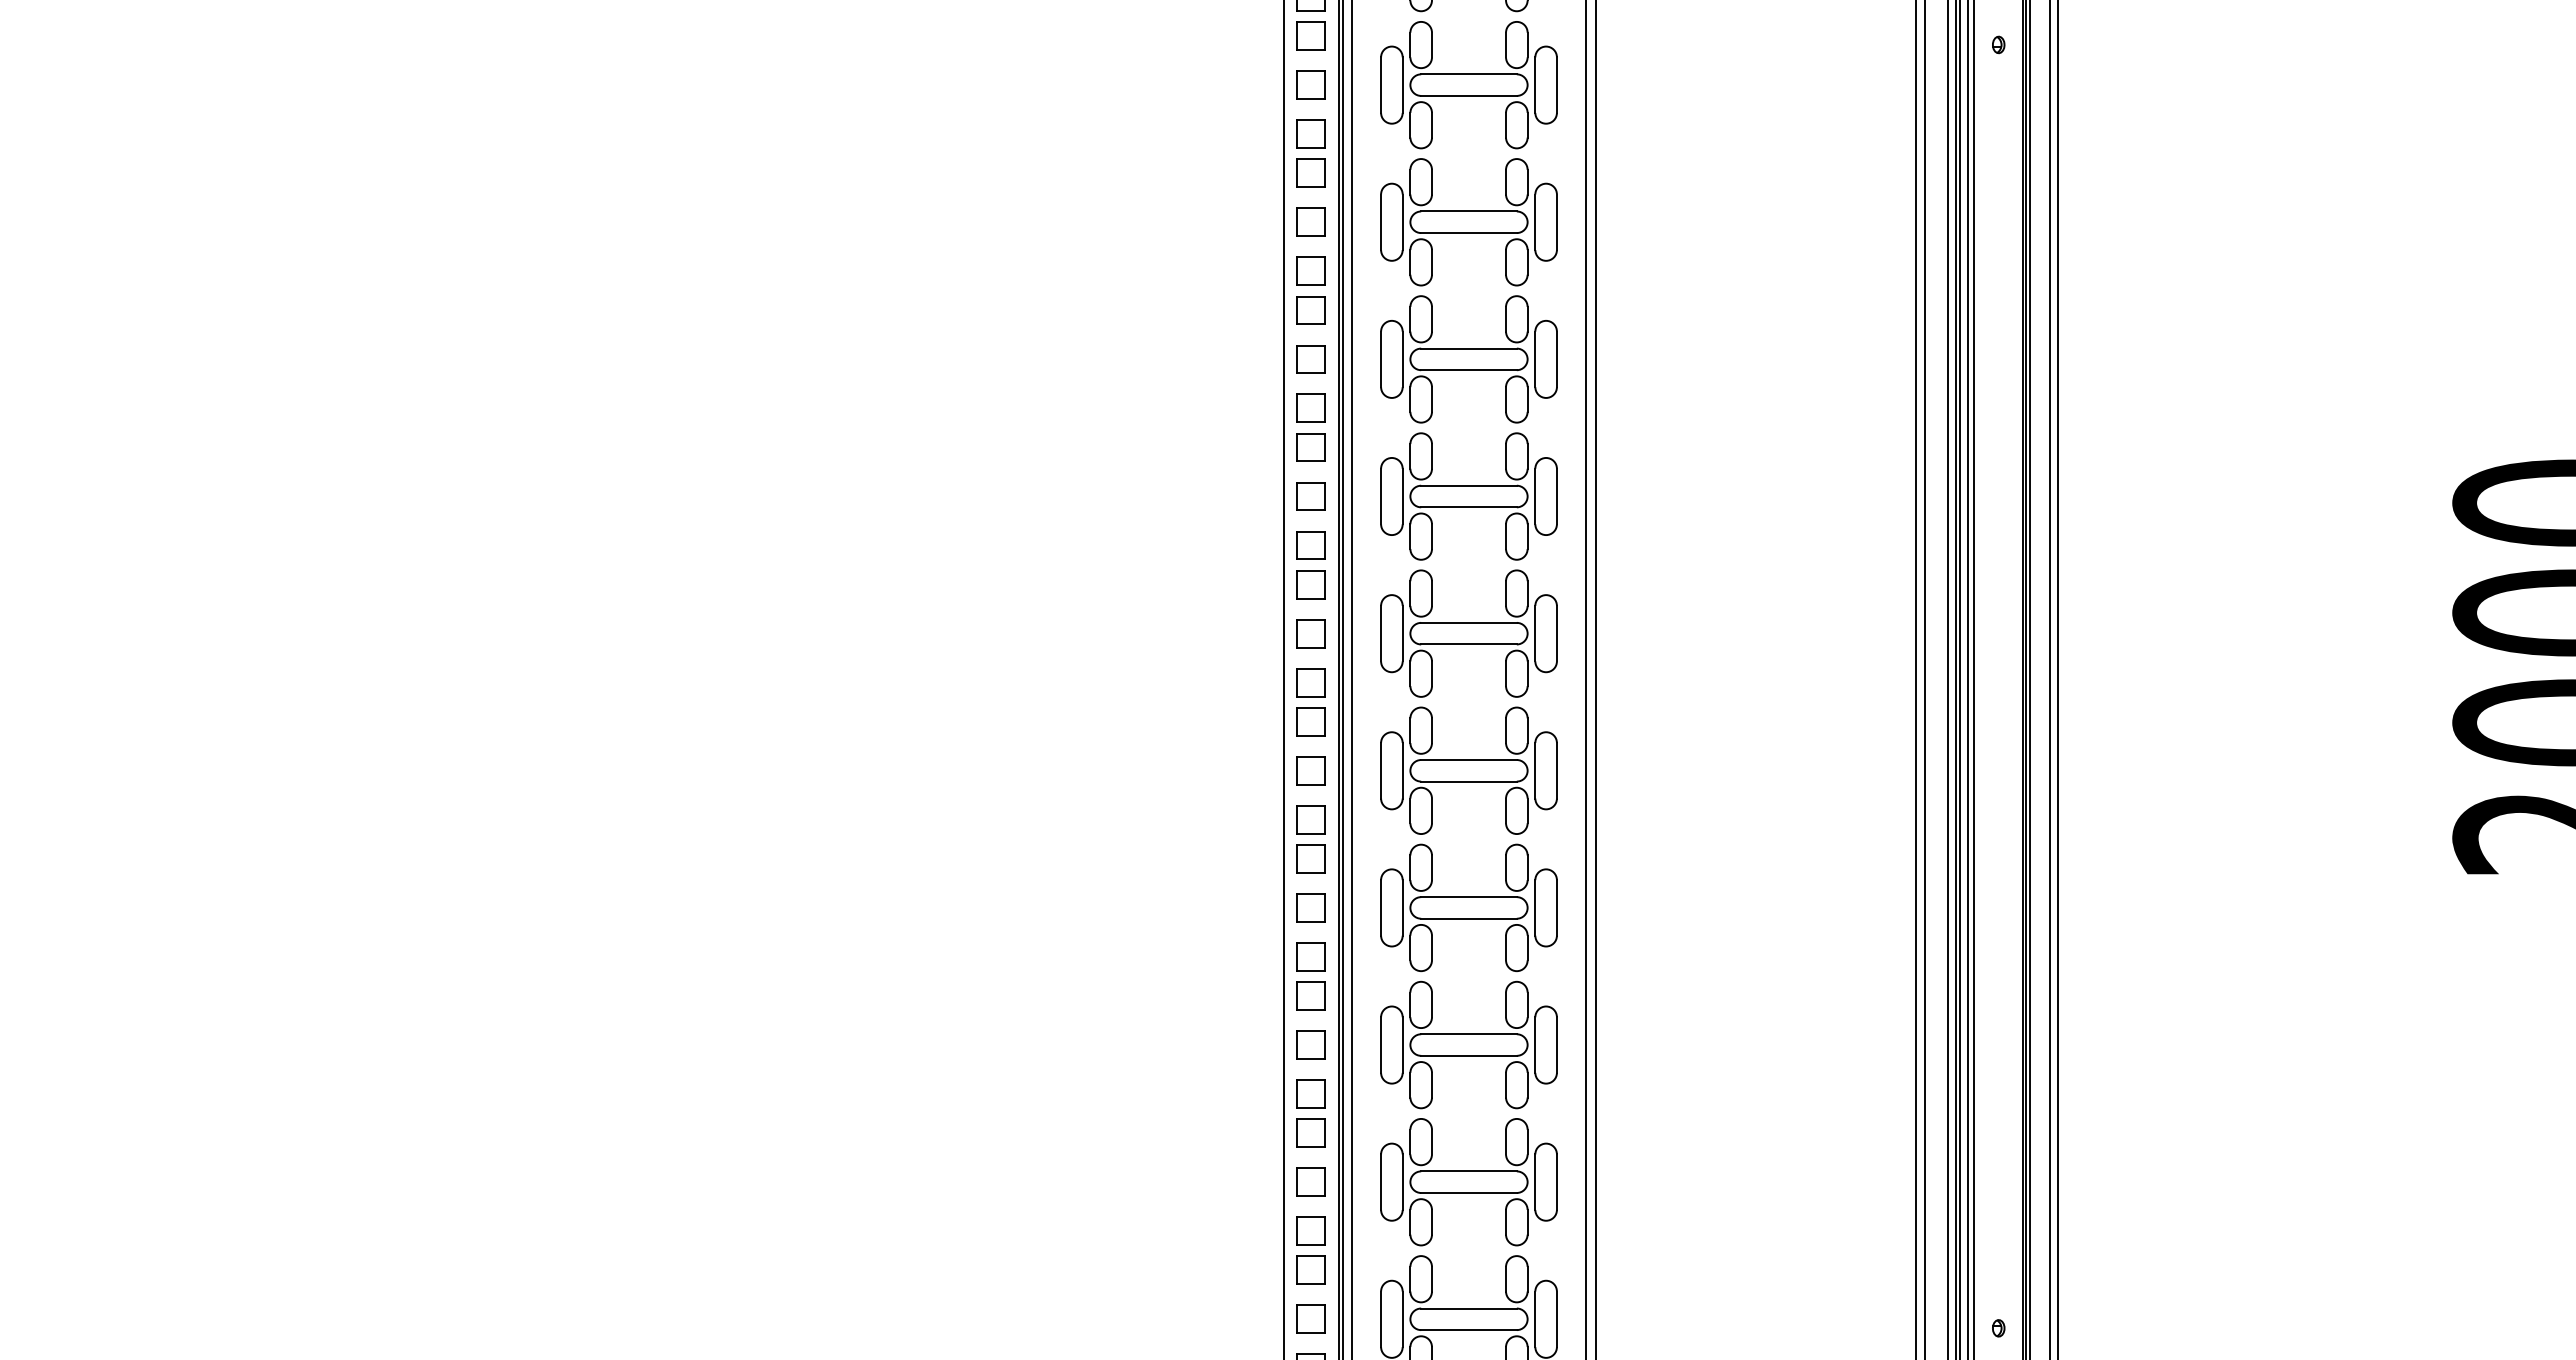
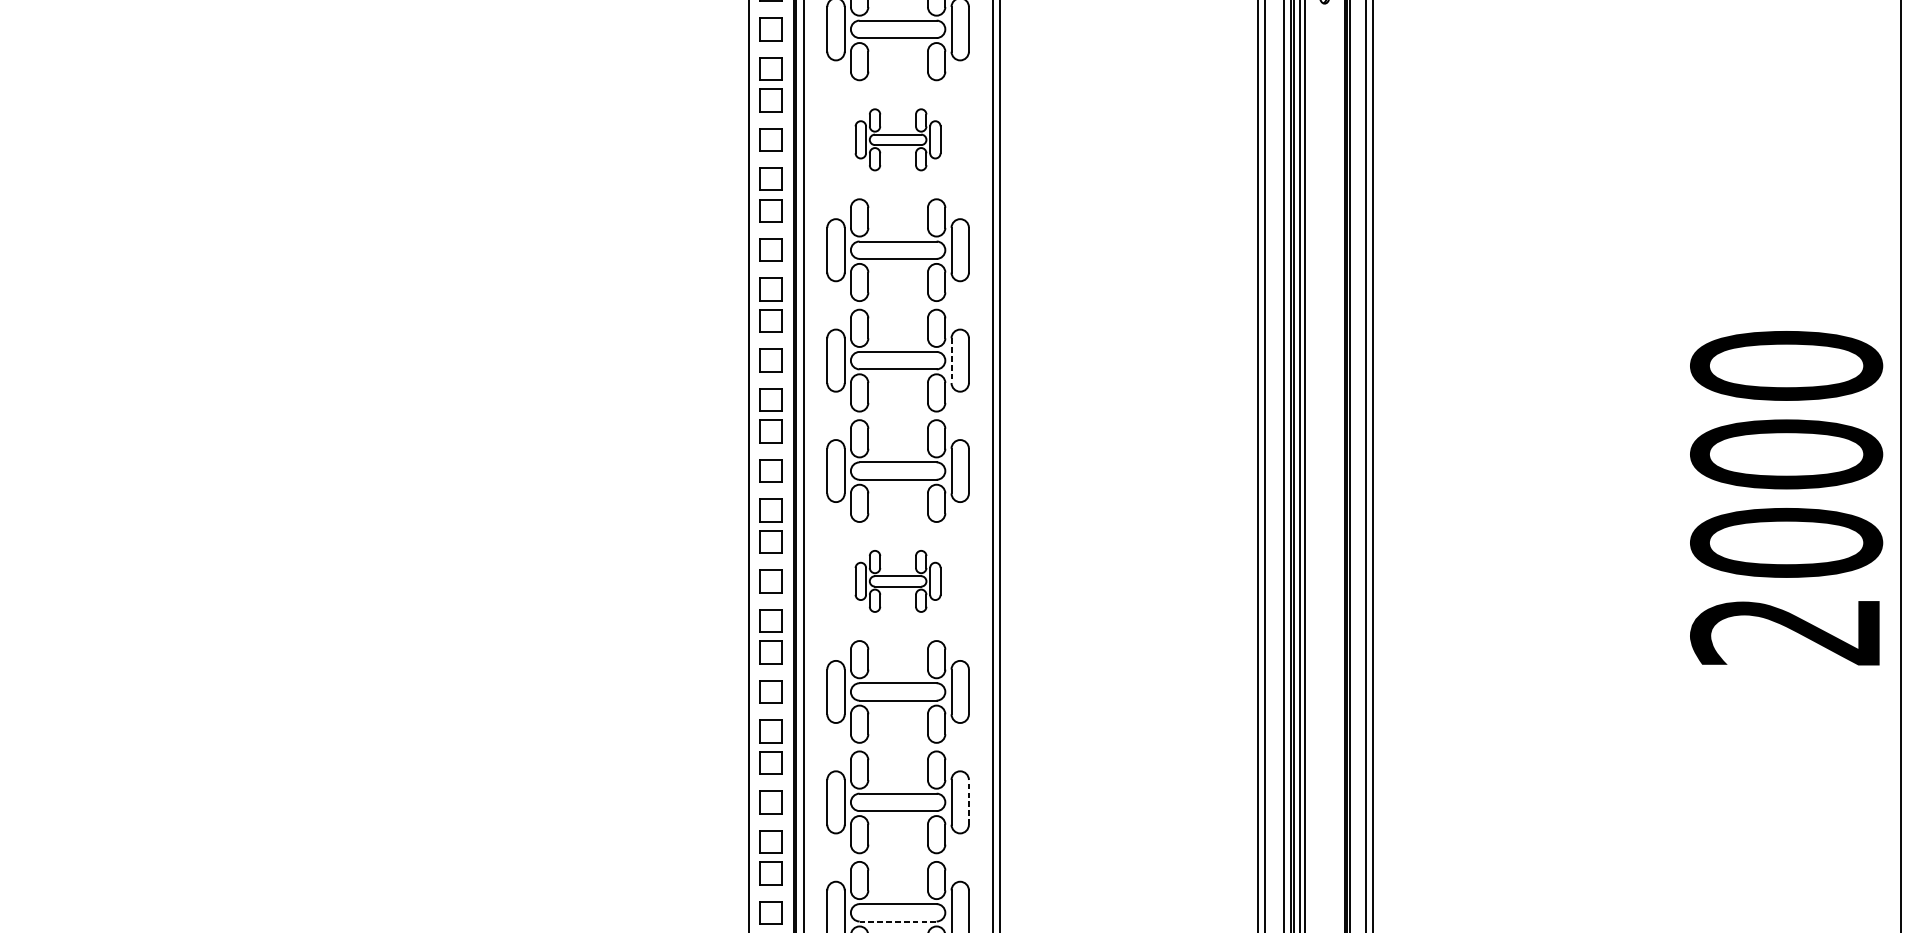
part: (1468, 222) -> (897, 139), size x0.6
line: (1535, 496) -> (951, 360), solid -> dashed
part: (1468, 770) -> (897, 581), size x0.6
line: (1556, 1045) -> (968, 802), solid -> dashed
line: (1469, 1192) -> (898, 921), solid -> dashed

